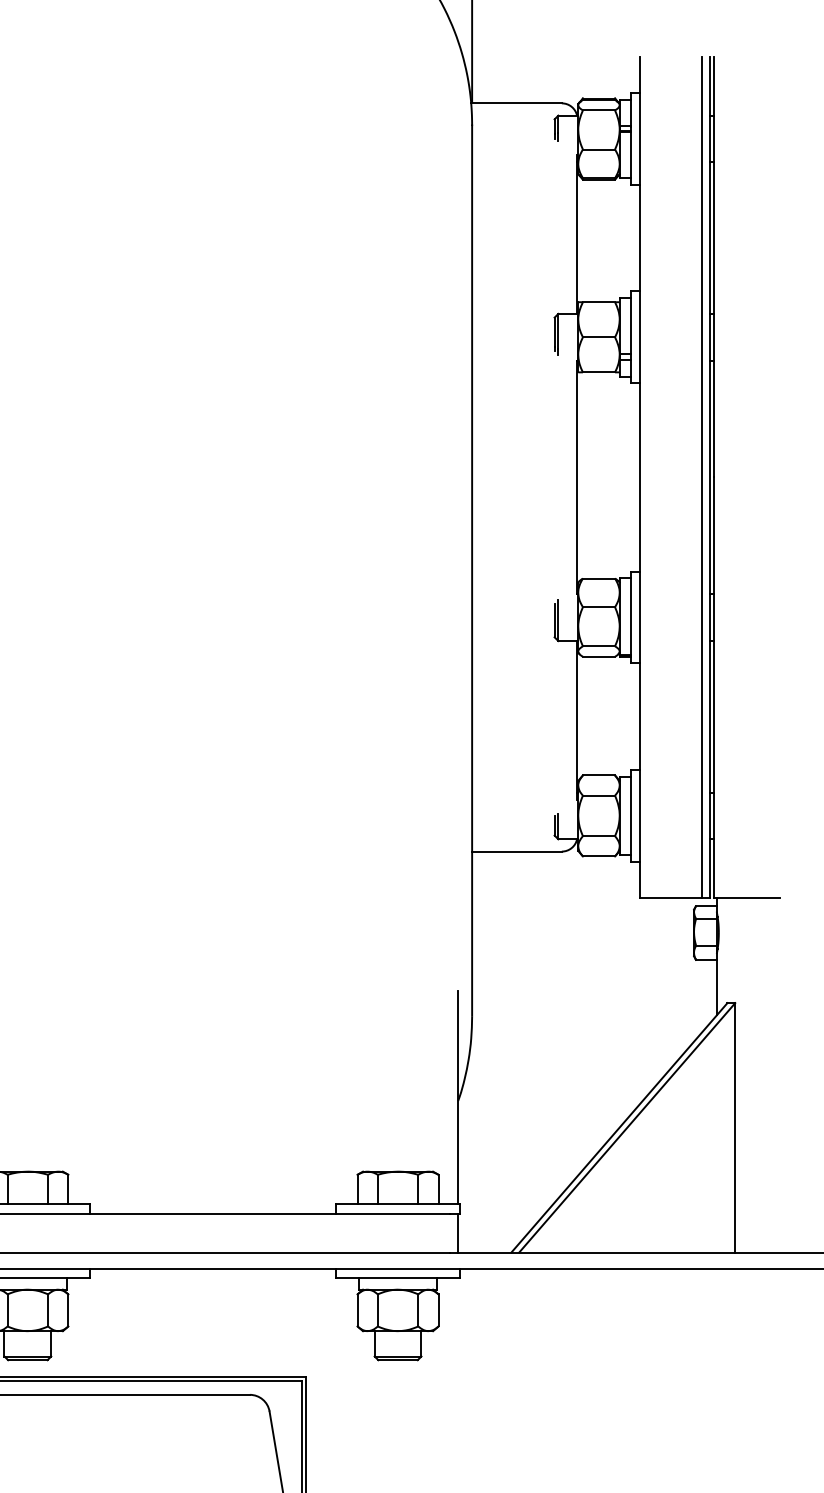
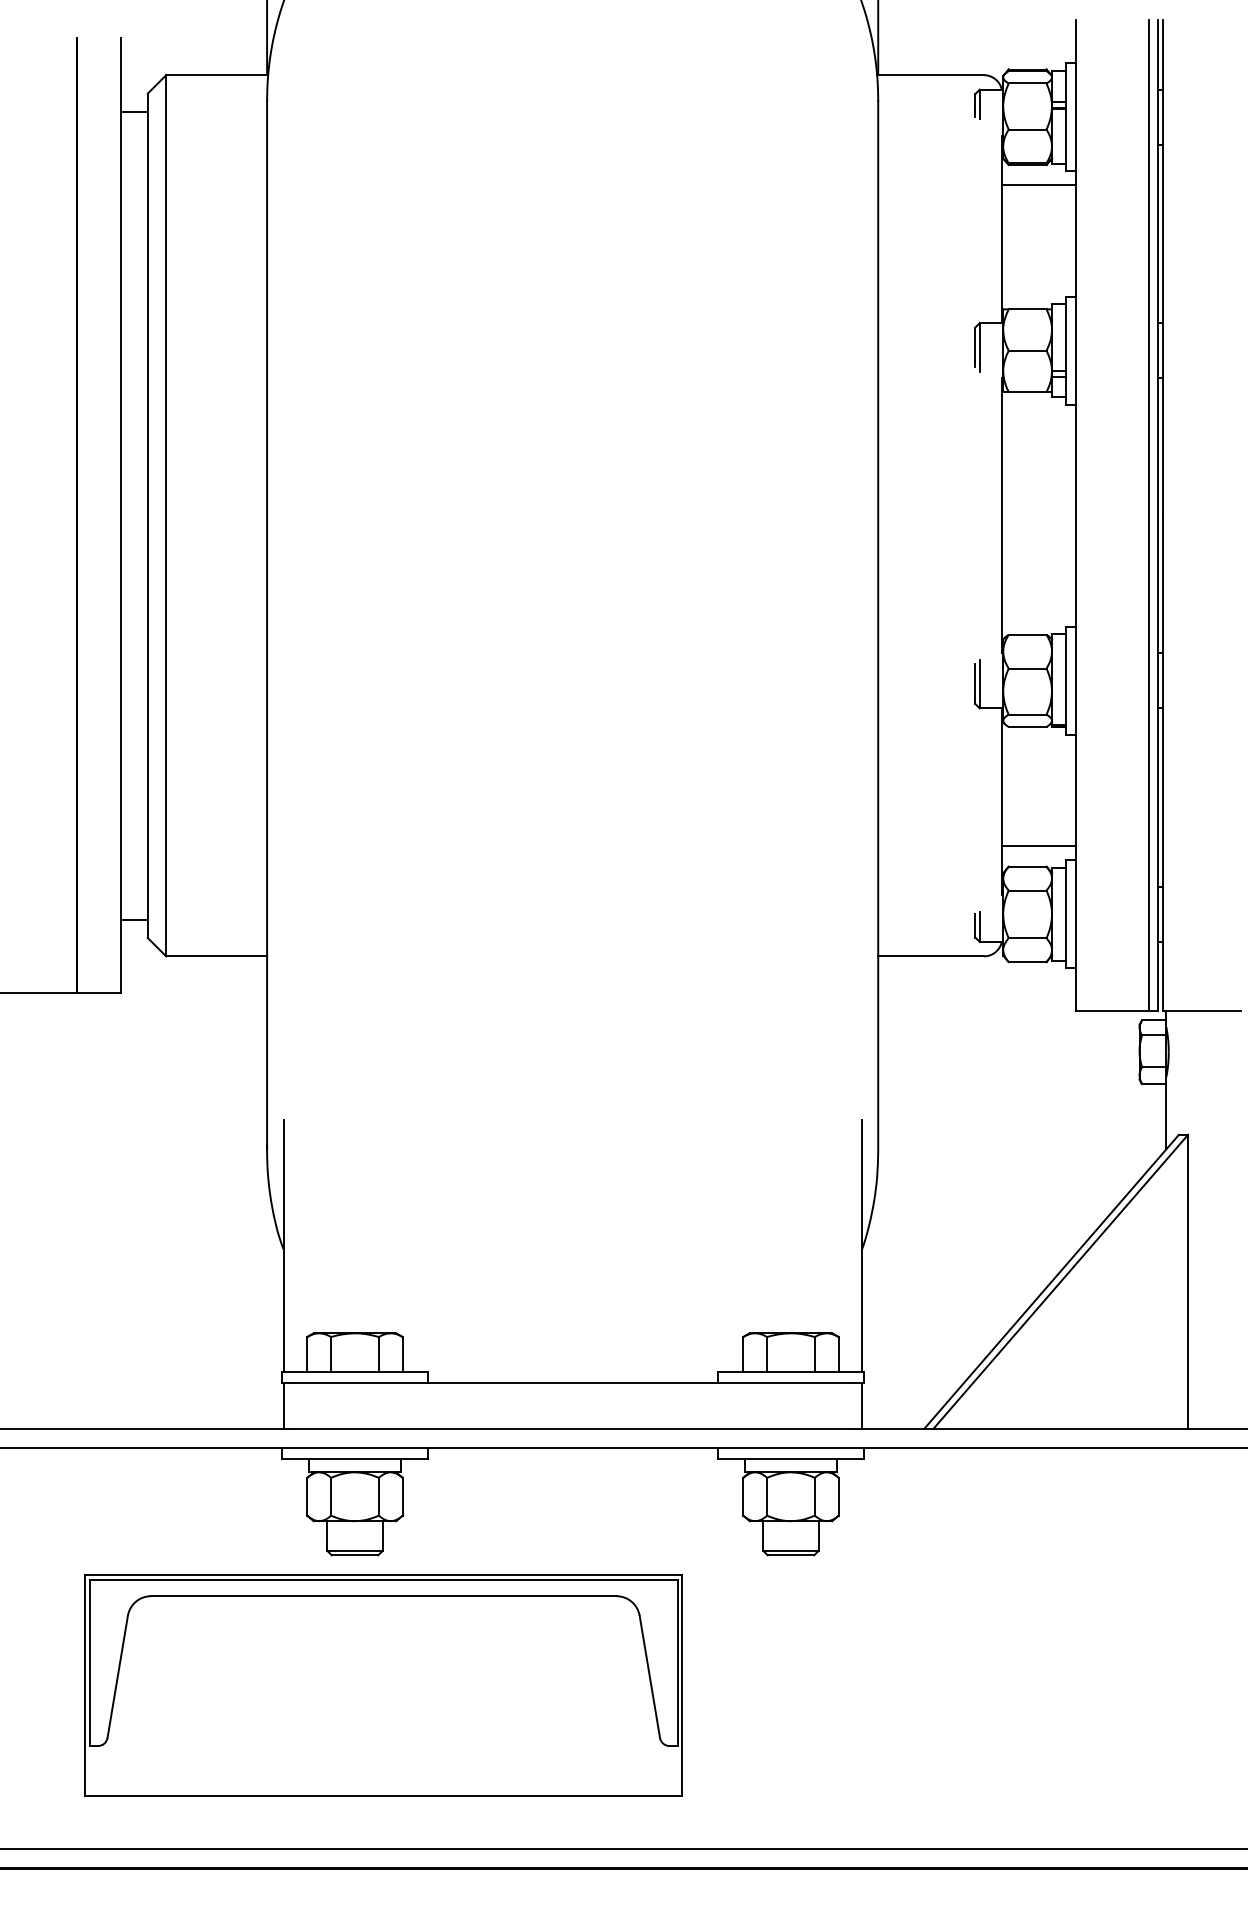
line: (608, 197) -> (1038, 185), added
line: (608, 758) -> (1038, 846), added

